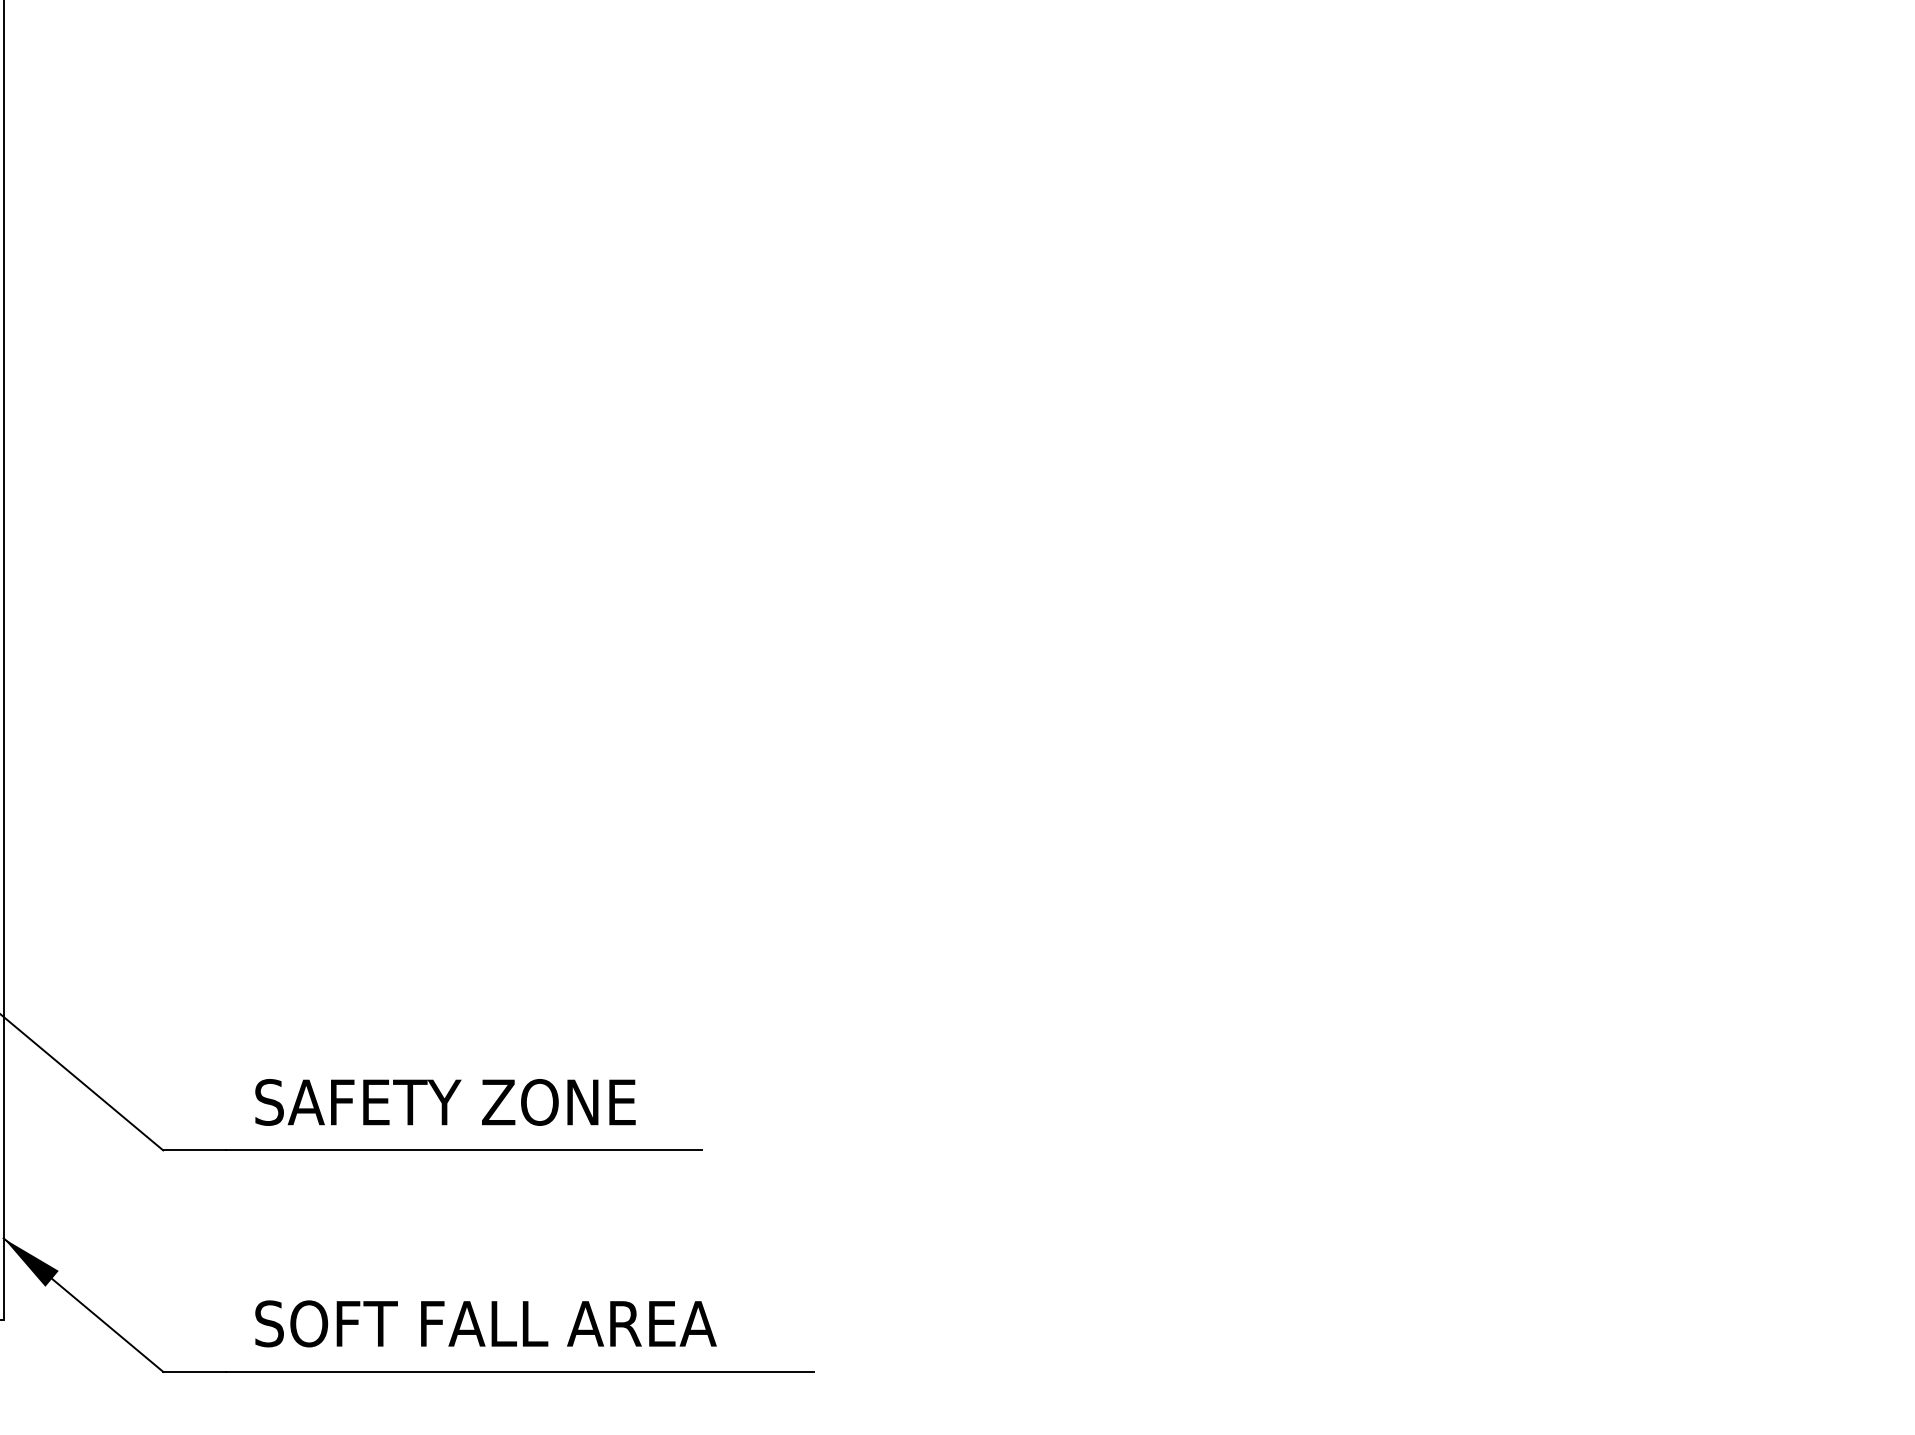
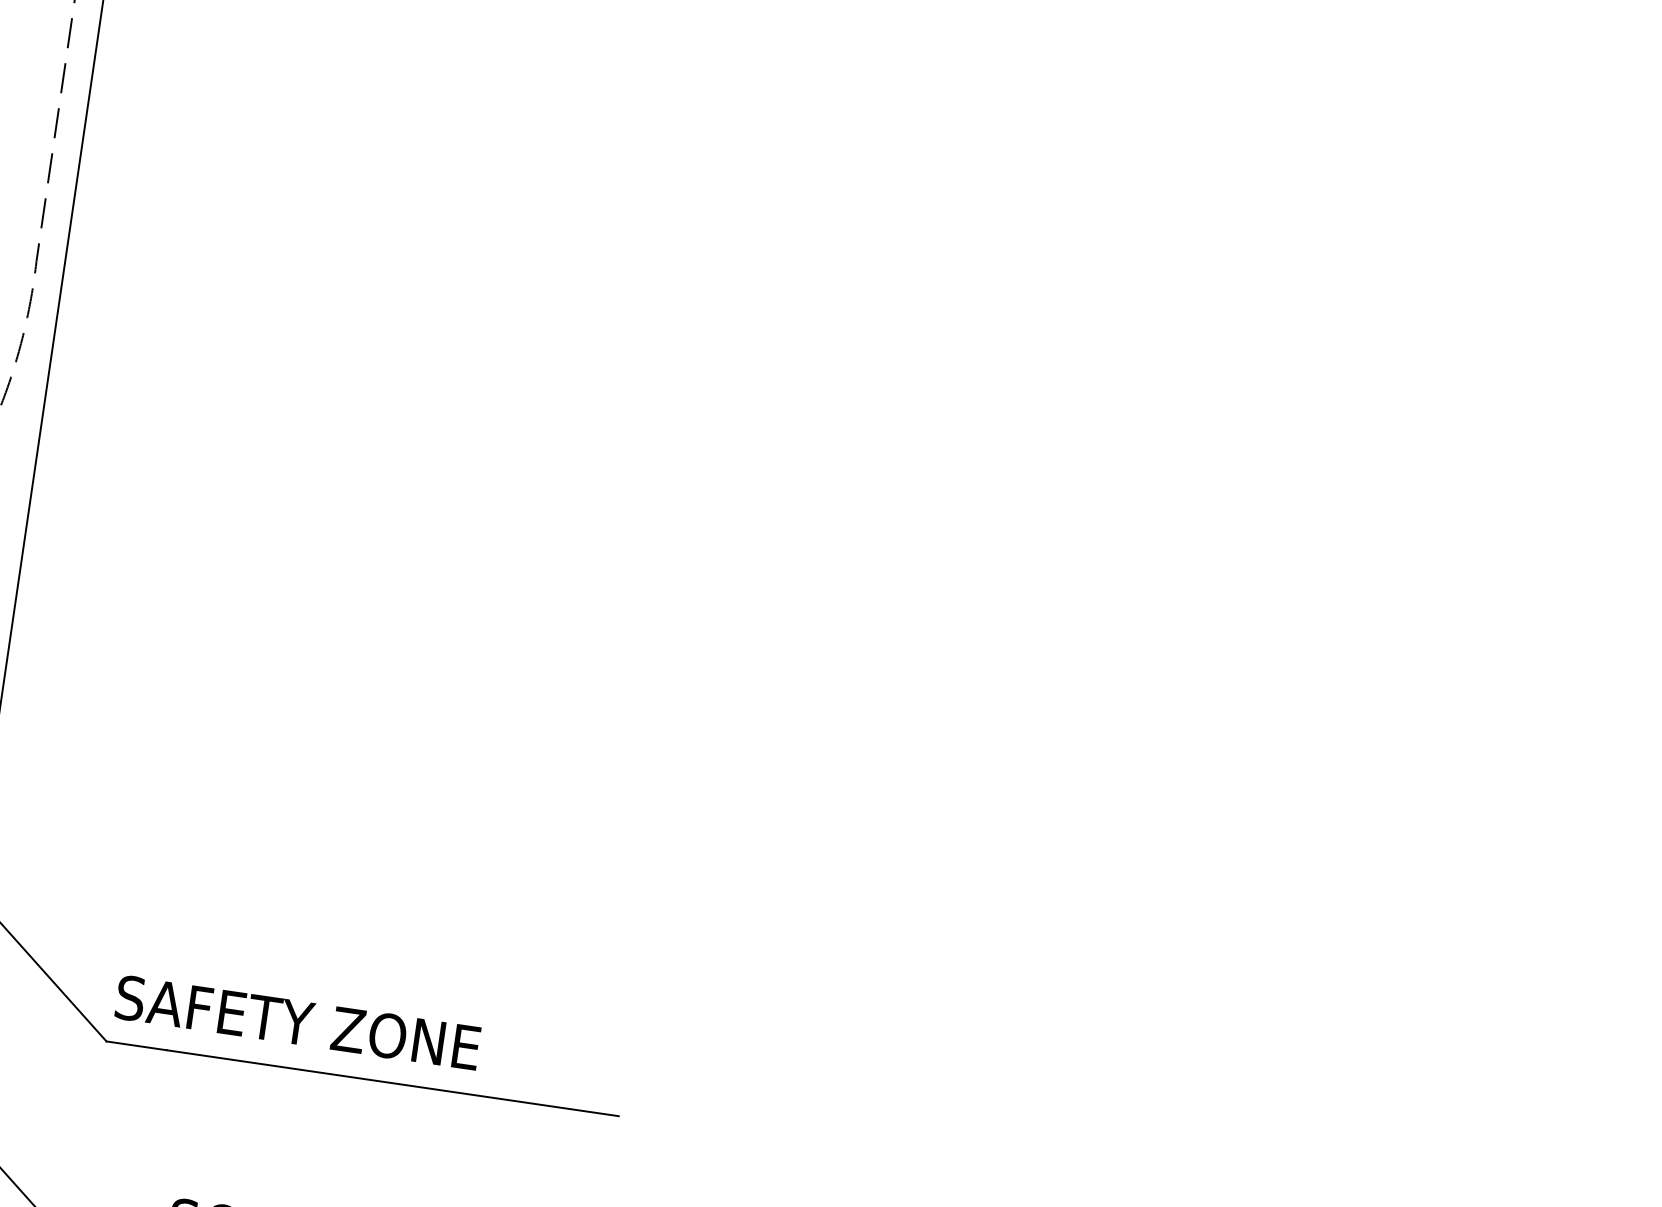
text: (445, 1102) -> (298, 1022), moved

